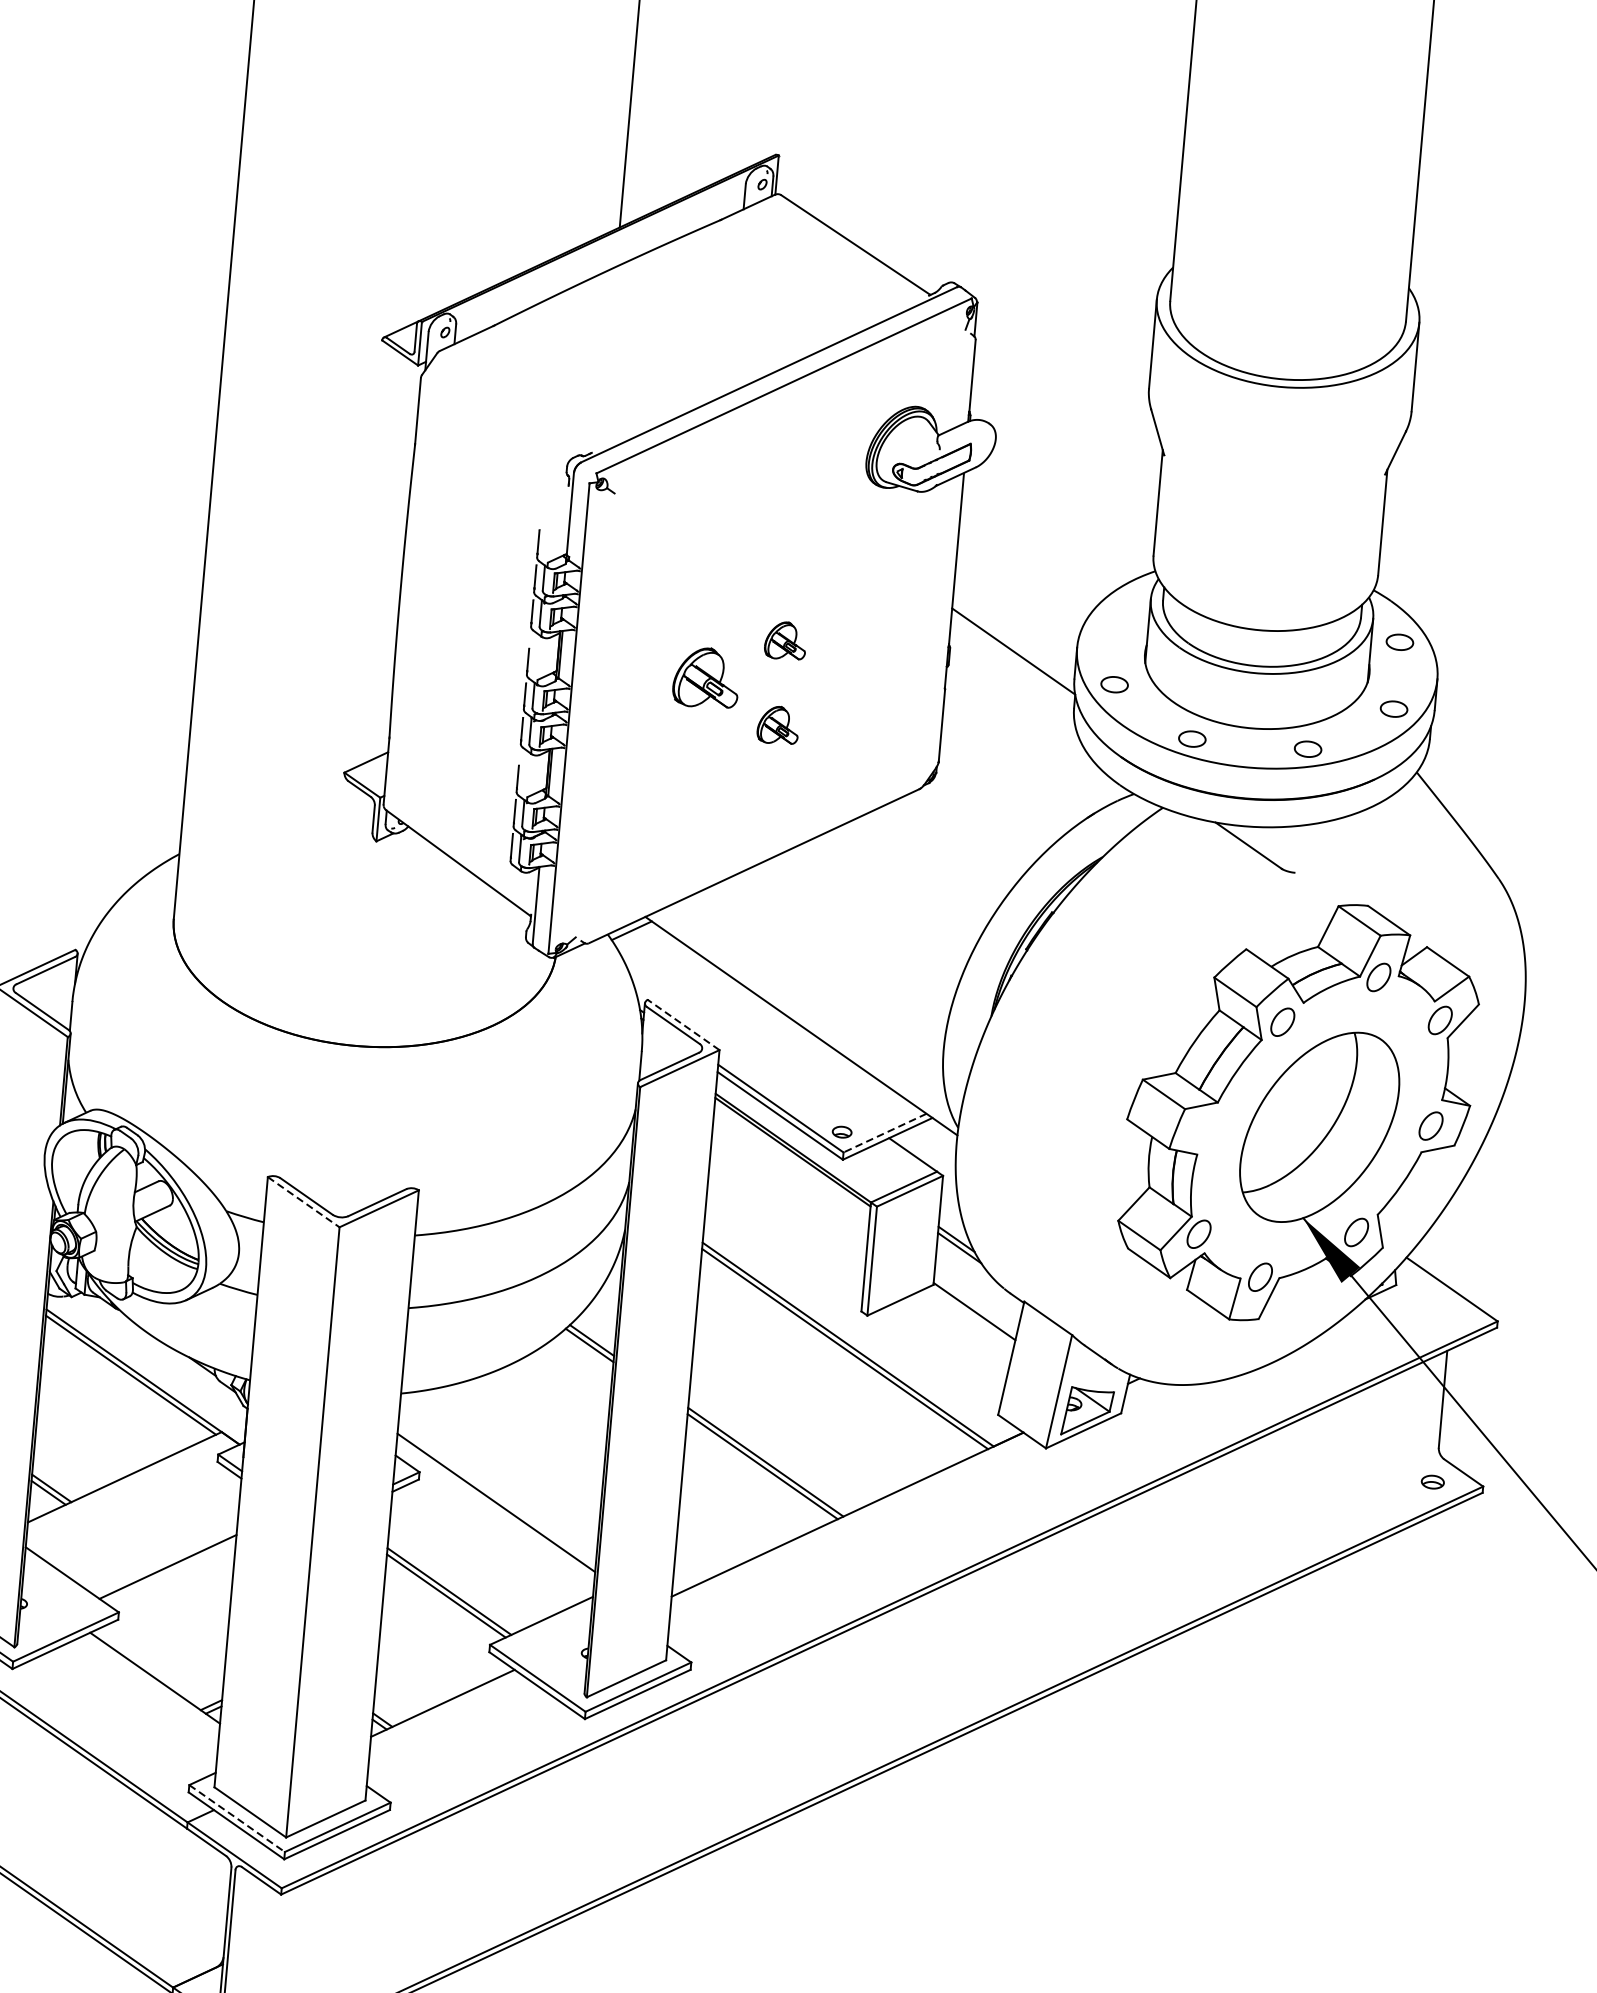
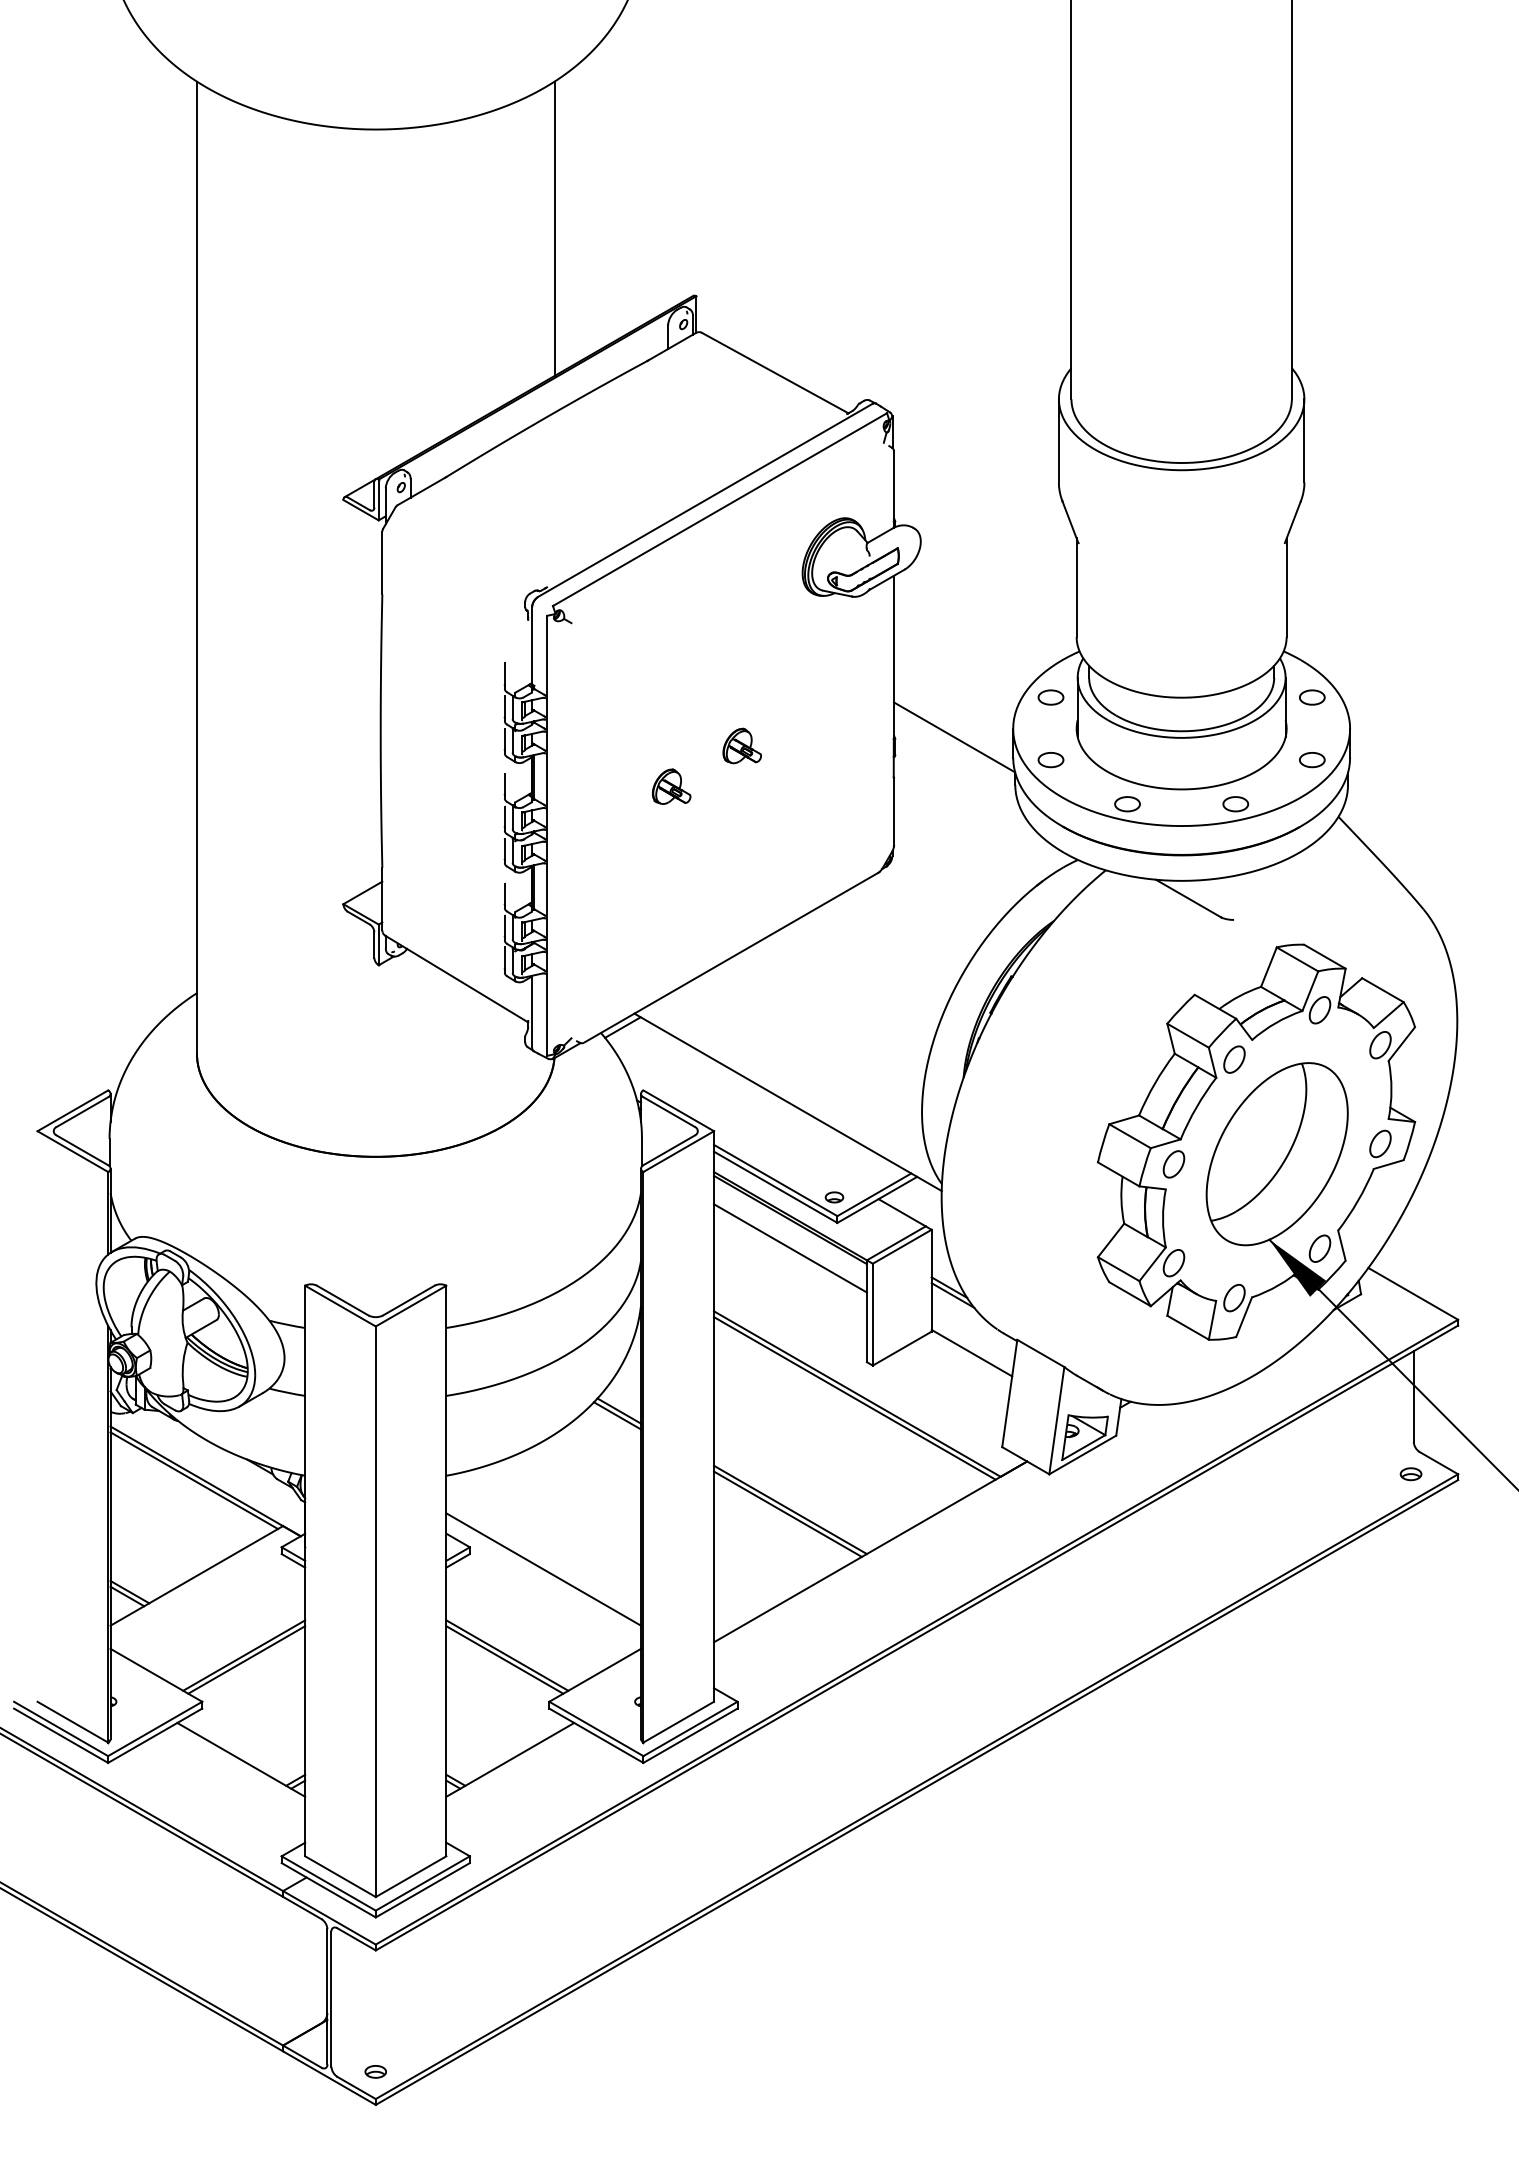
part: (1119, 617) -> (1050, 697), added
part: (706, 677) -> (671, 786), size x0.62
part: (777, 724) -> (741, 824), removed
line: (683, 1024) -> (678, 1110), dashed -> solid
part: (1207, 1128) -> (1173, 1164), added
line: (885, 1132) -> (874, 1194), dashed -> solid
line: (790, 1182) -> (790, 1248), added
line: (303, 1202) -> (340, 1306), dashed -> solid
line: (170, 1571) -> (246, 1659), added
line: (237, 1818) -> (329, 1883), dashed -> solid

